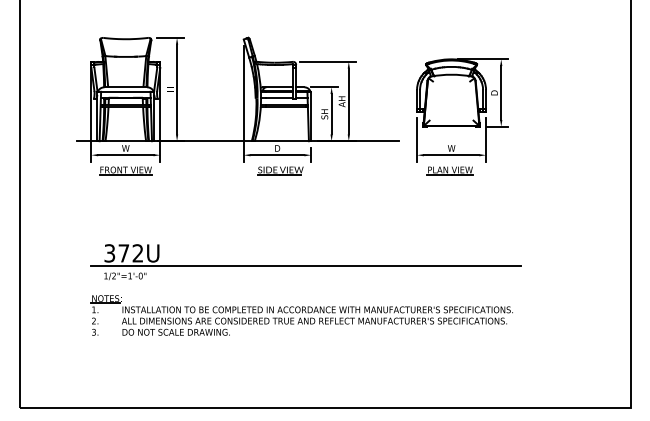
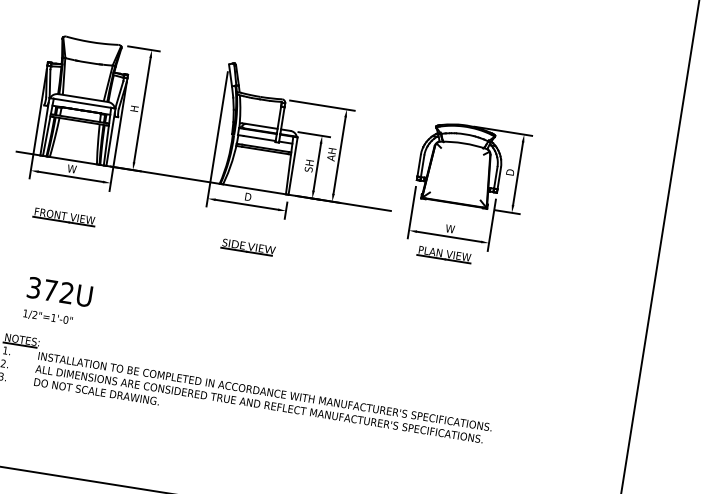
part: (125, 170) -> (64, 216), moved
part: (280, 170) -> (248, 247), moved
line: (305, 266) -> (258, 339), removed

